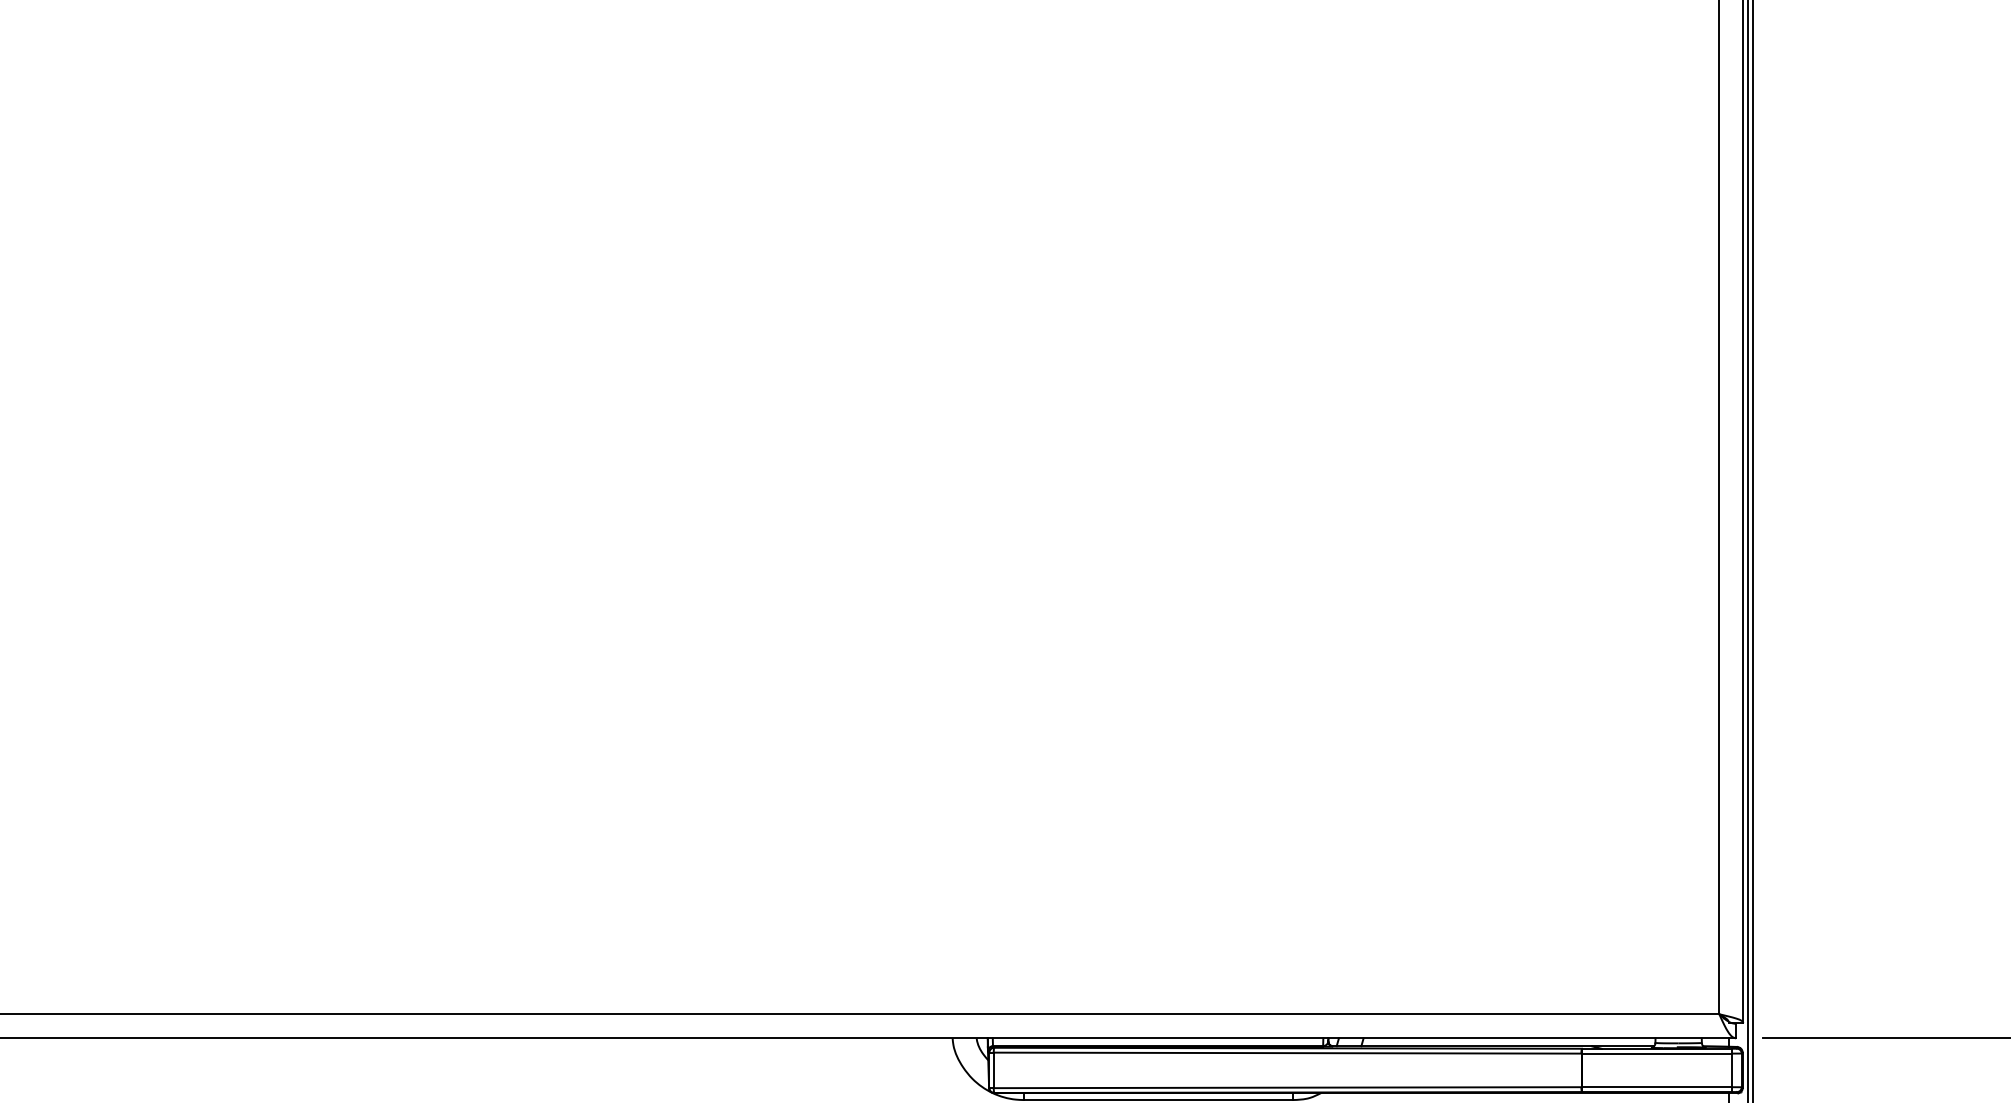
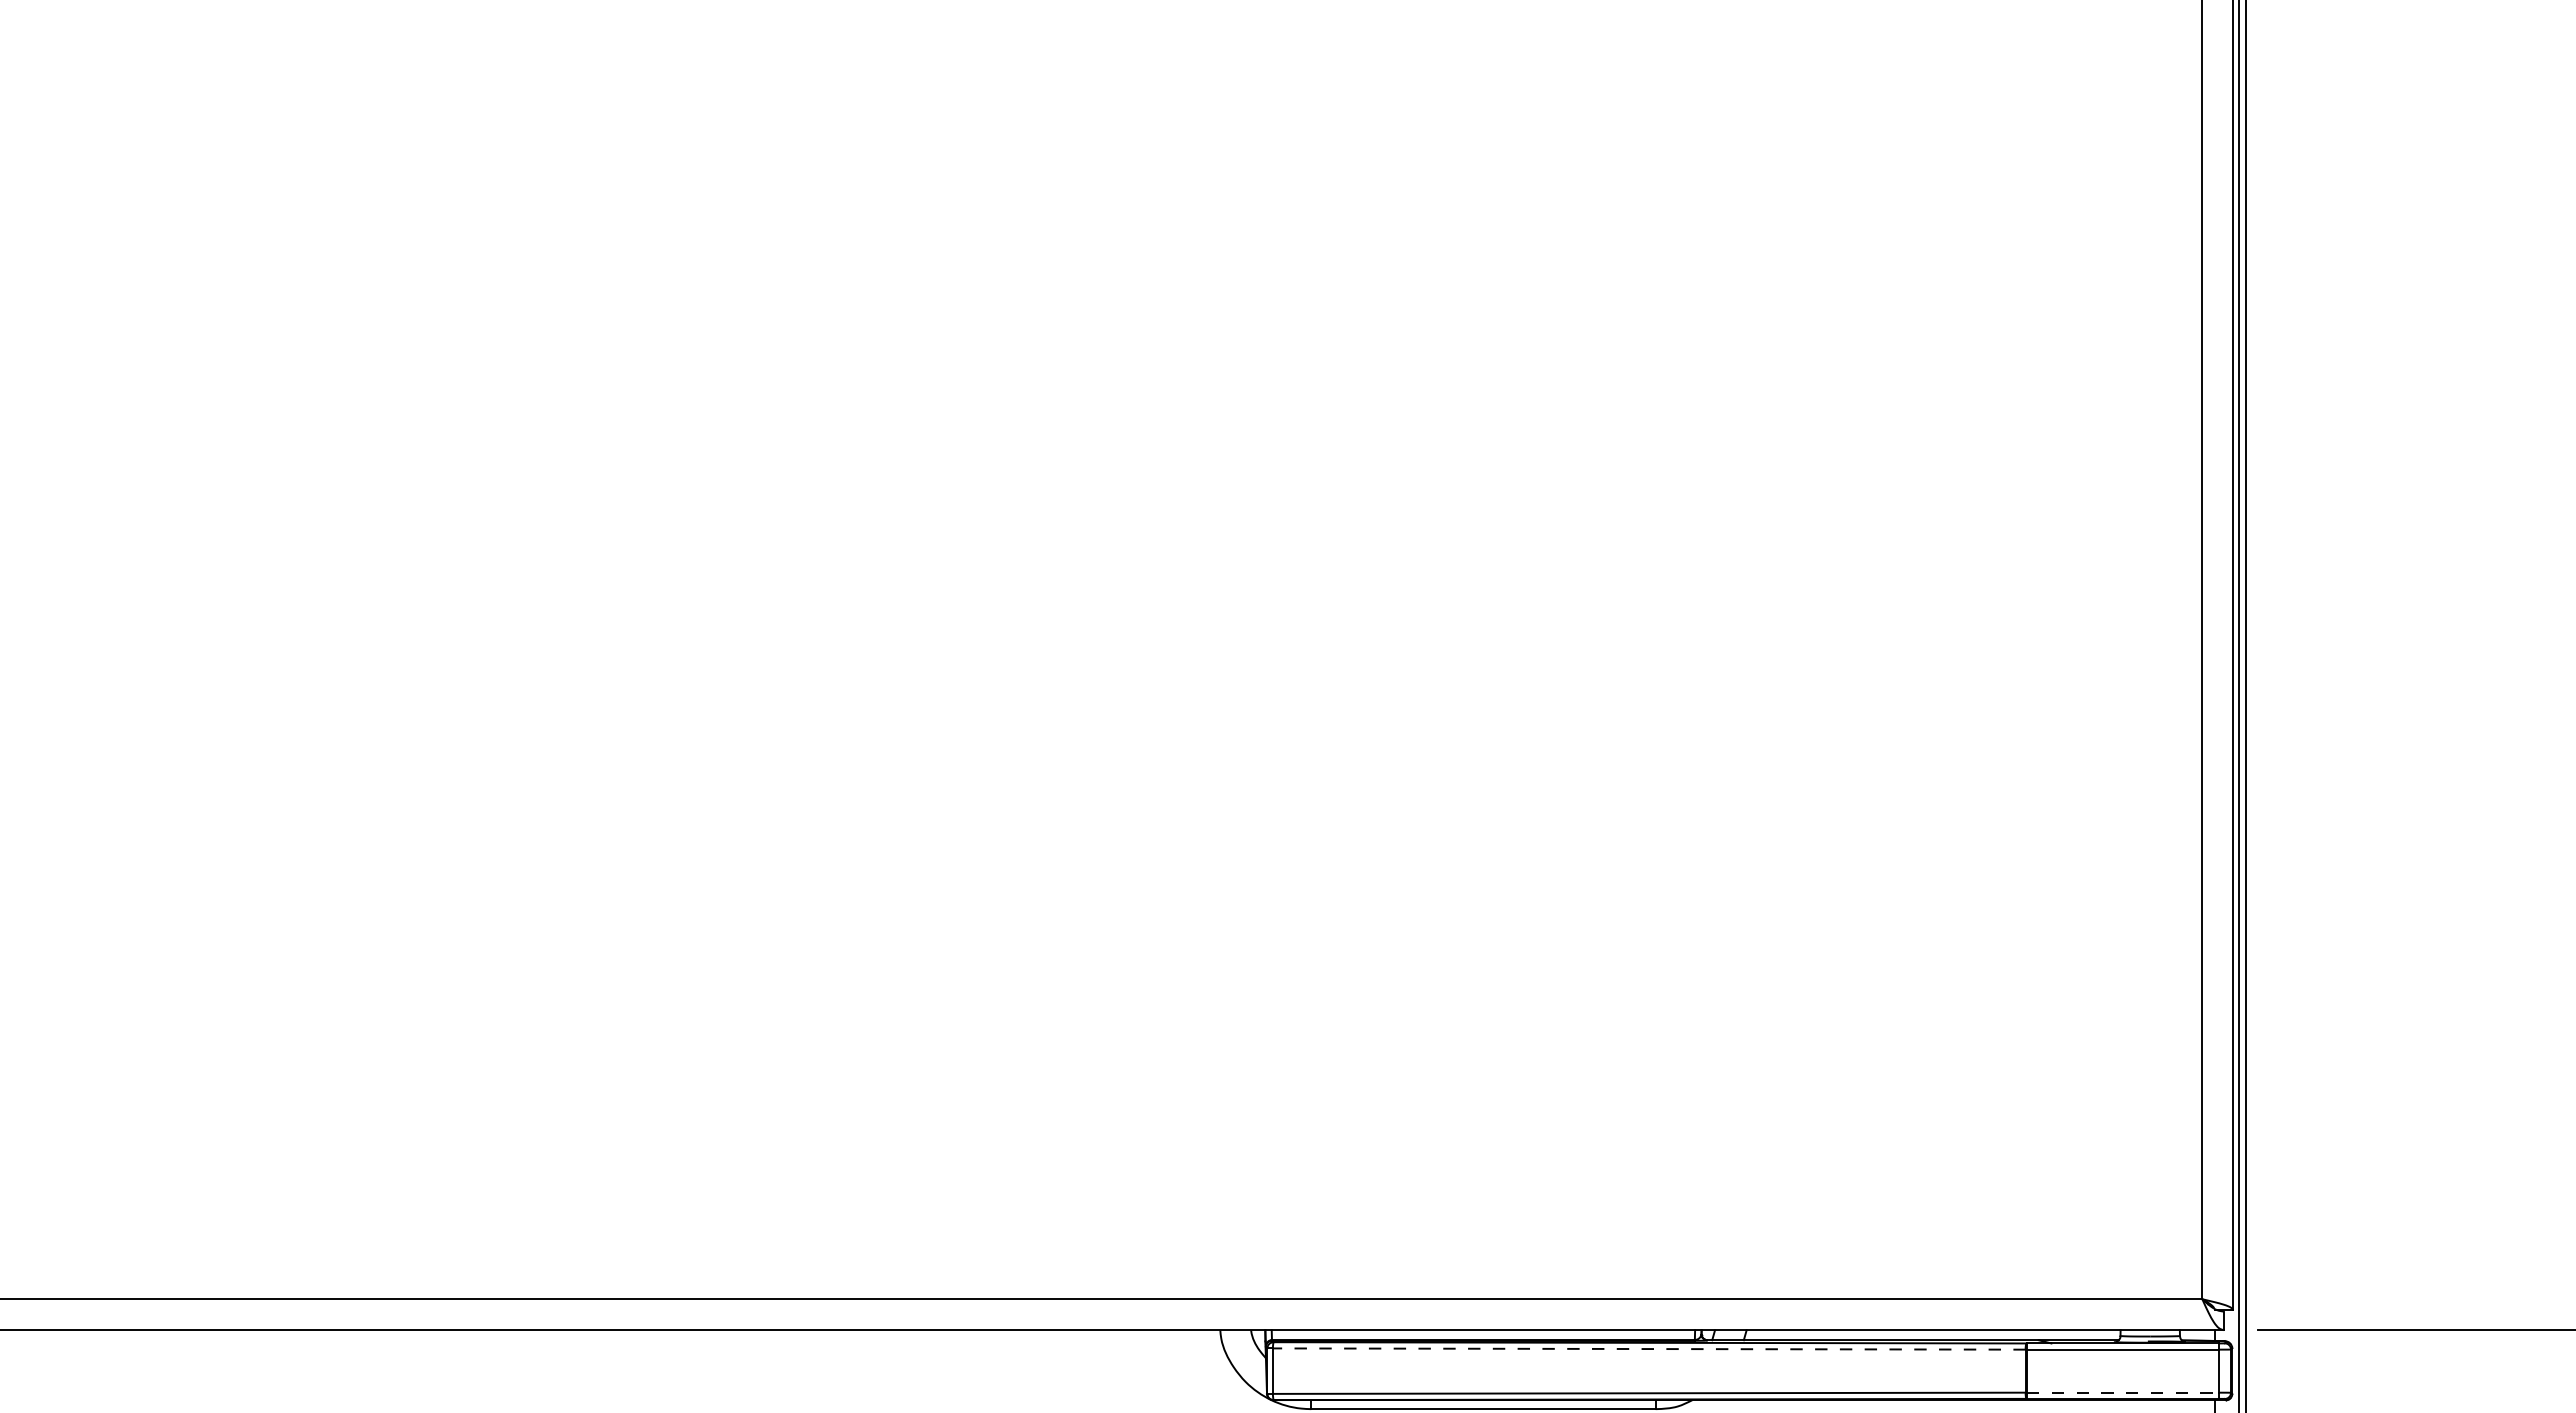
line: (1286, 1053) -> (1648, 1349), solid -> dashed
line: (1656, 1087) -> (2122, 1392), solid -> dashed

